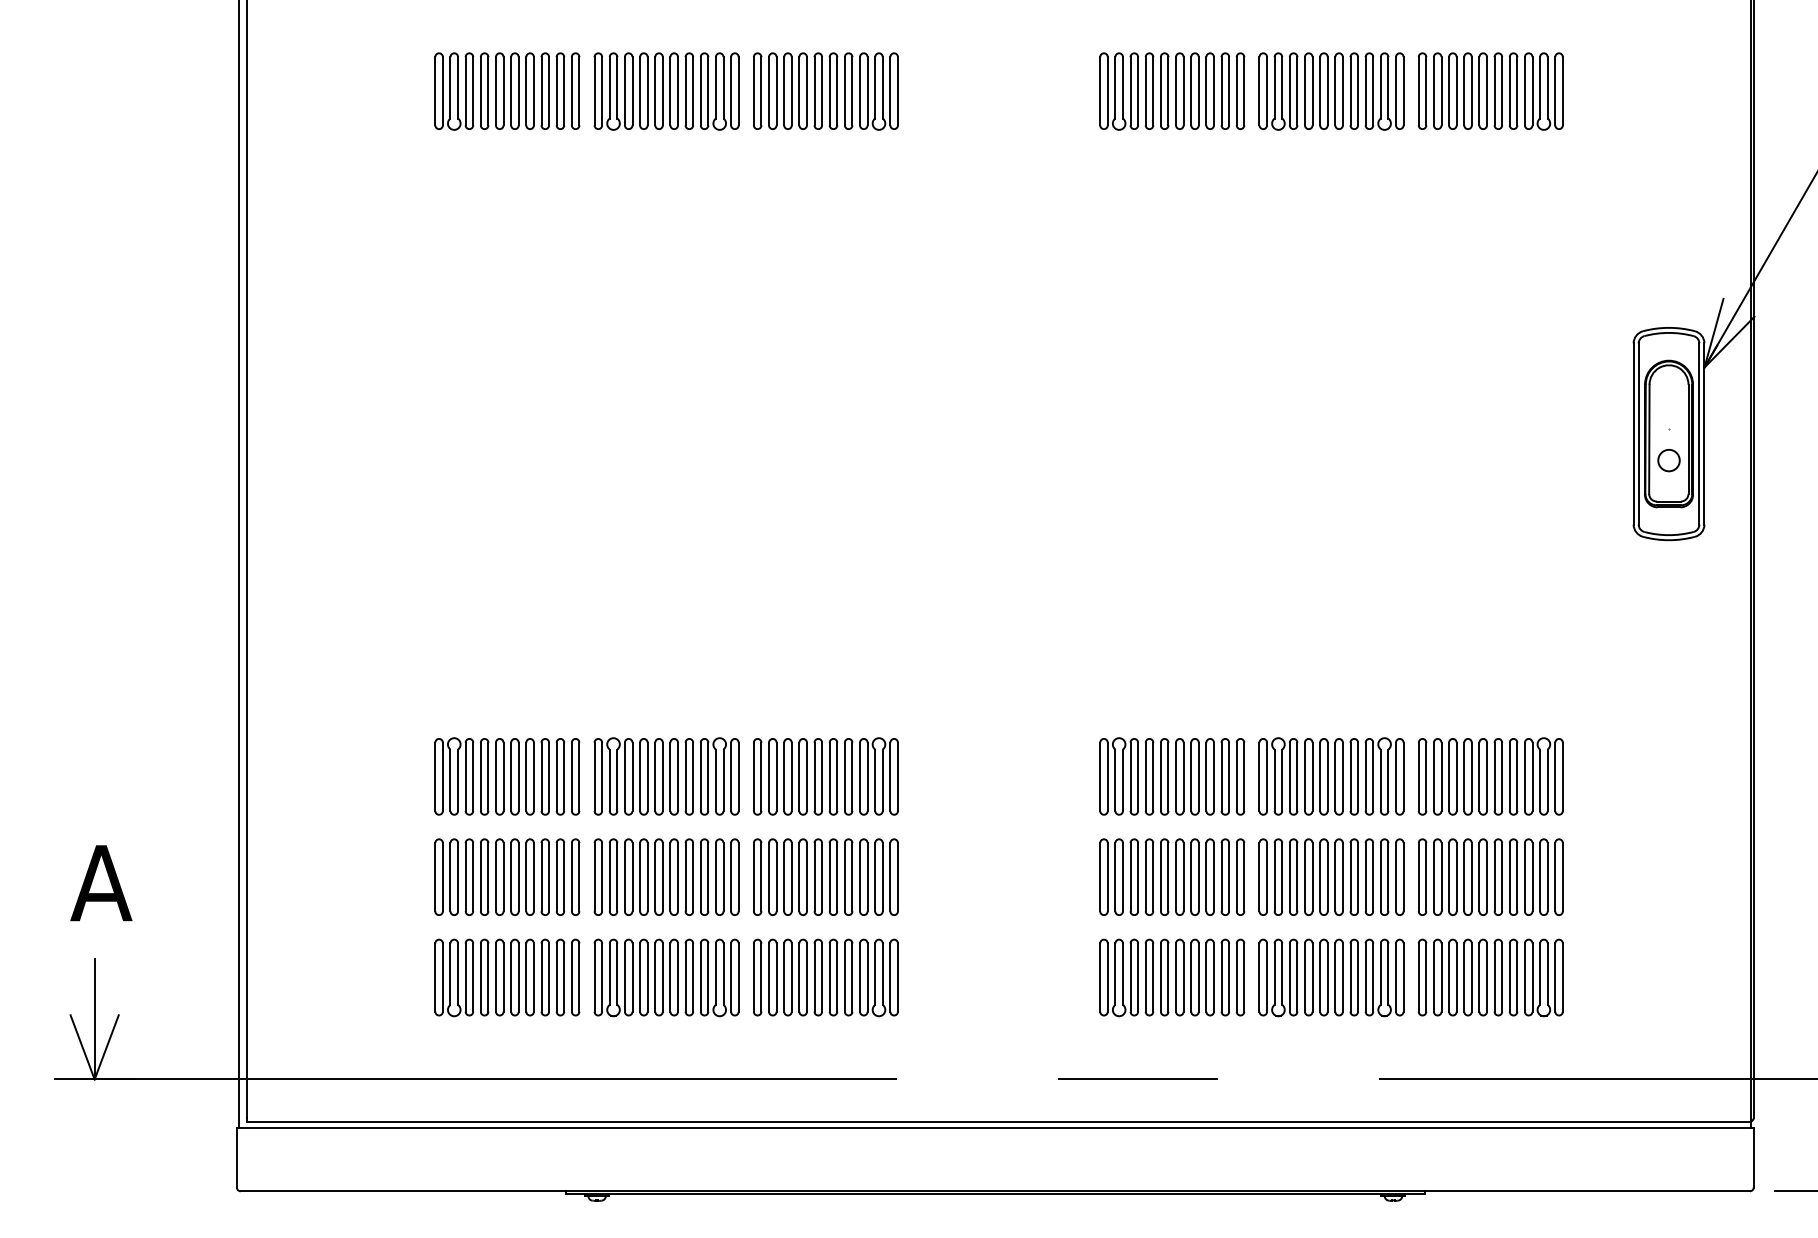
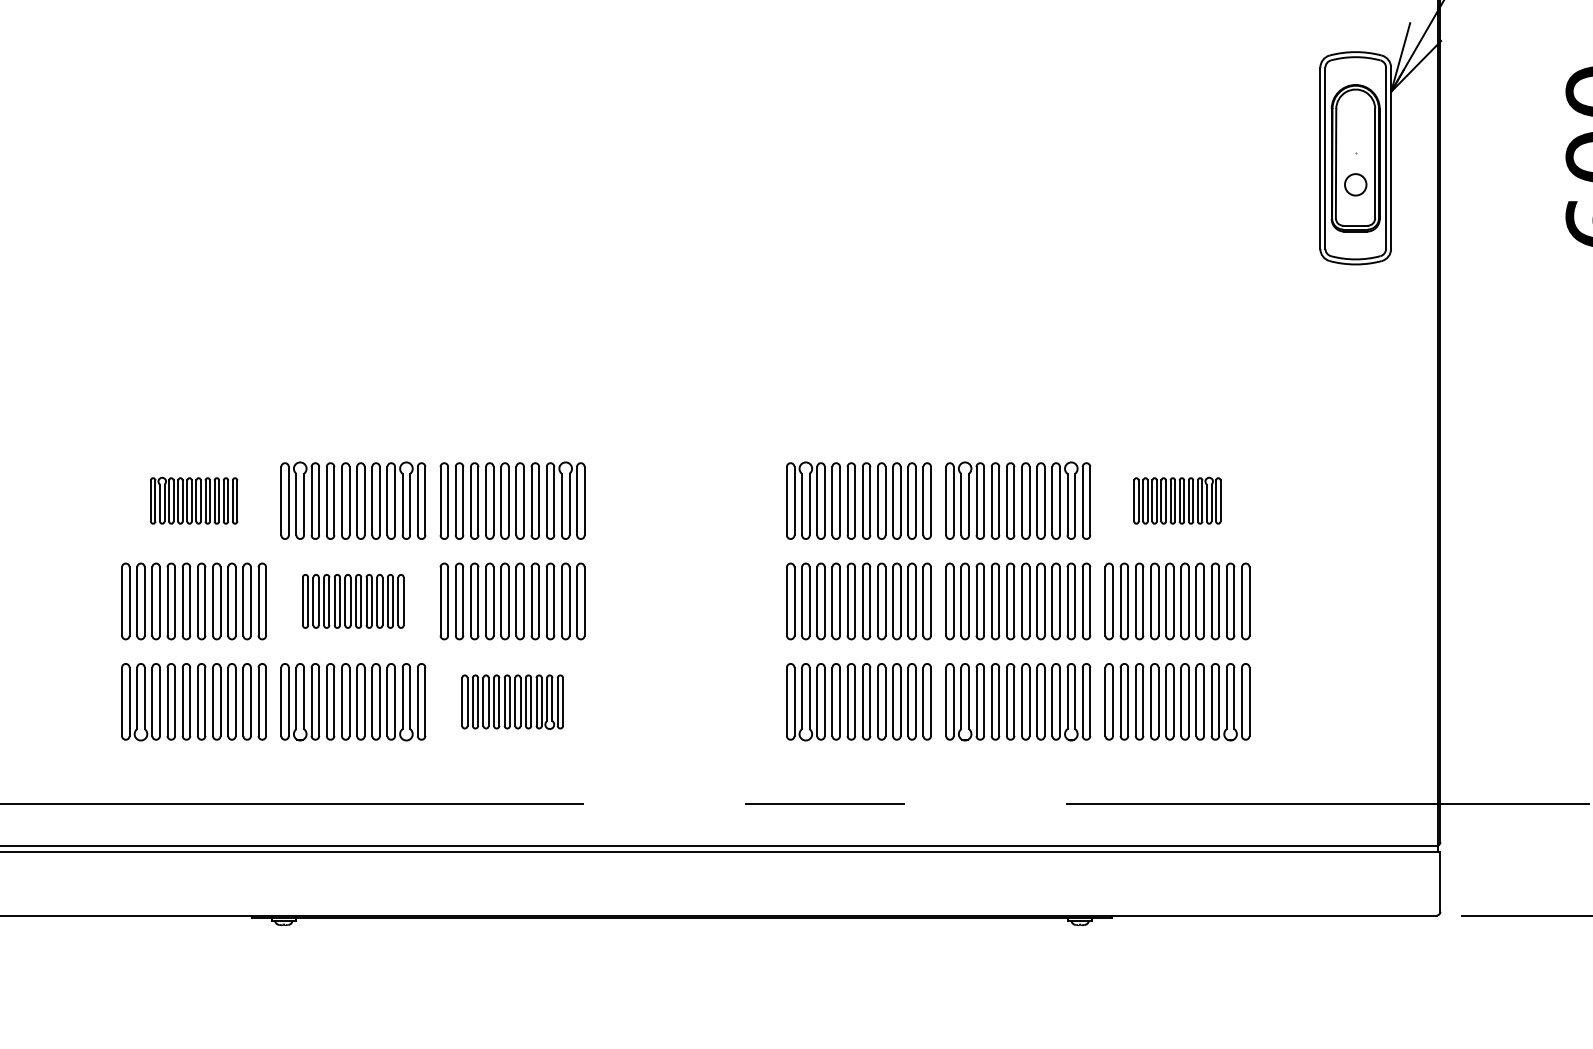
part: (507, 776) -> (194, 500), size x0.6
part: (1490, 776) -> (1177, 500), size x0.6
part: (666, 876) -> (353, 600), size x0.7
part: (825, 977) -> (512, 701), size x0.7

